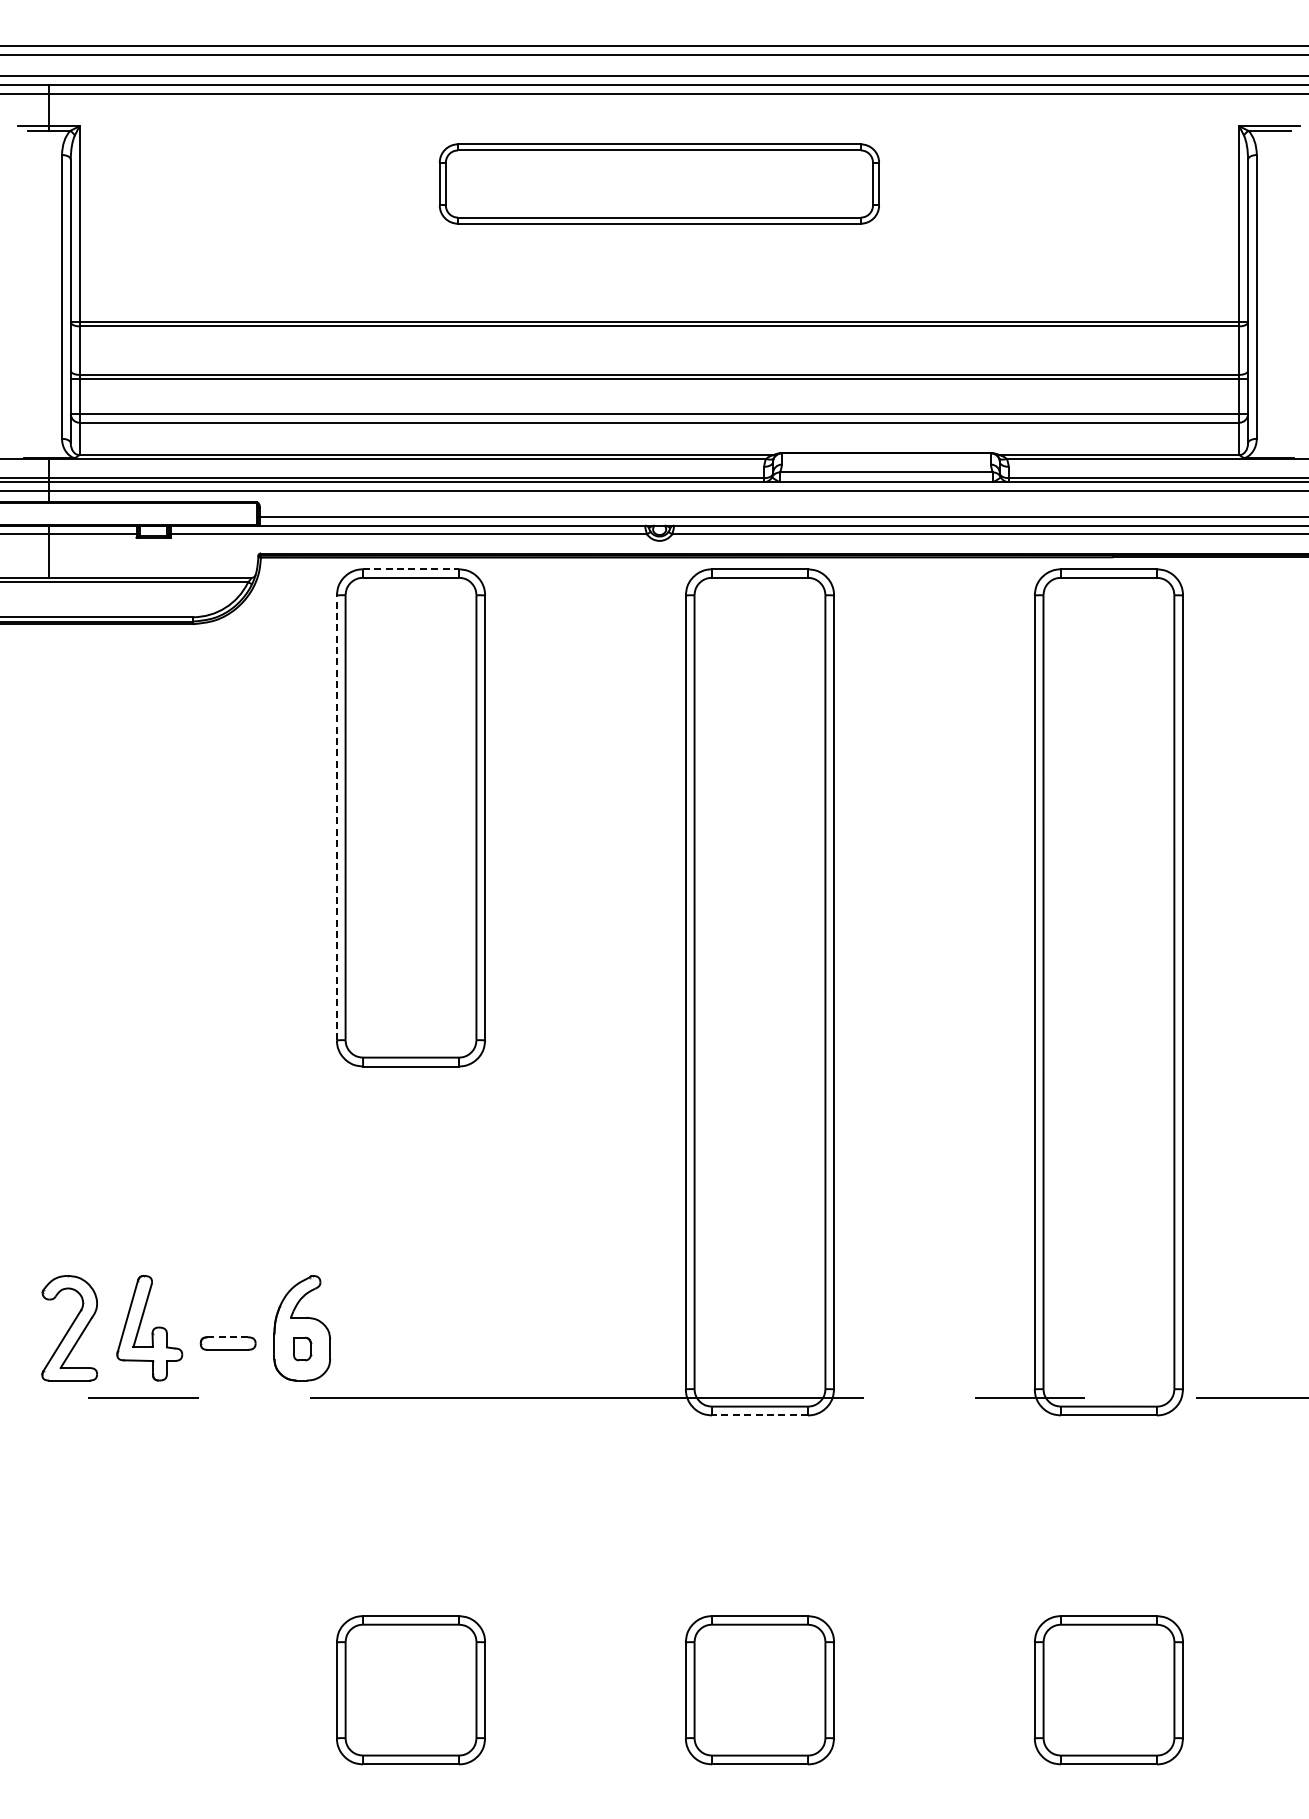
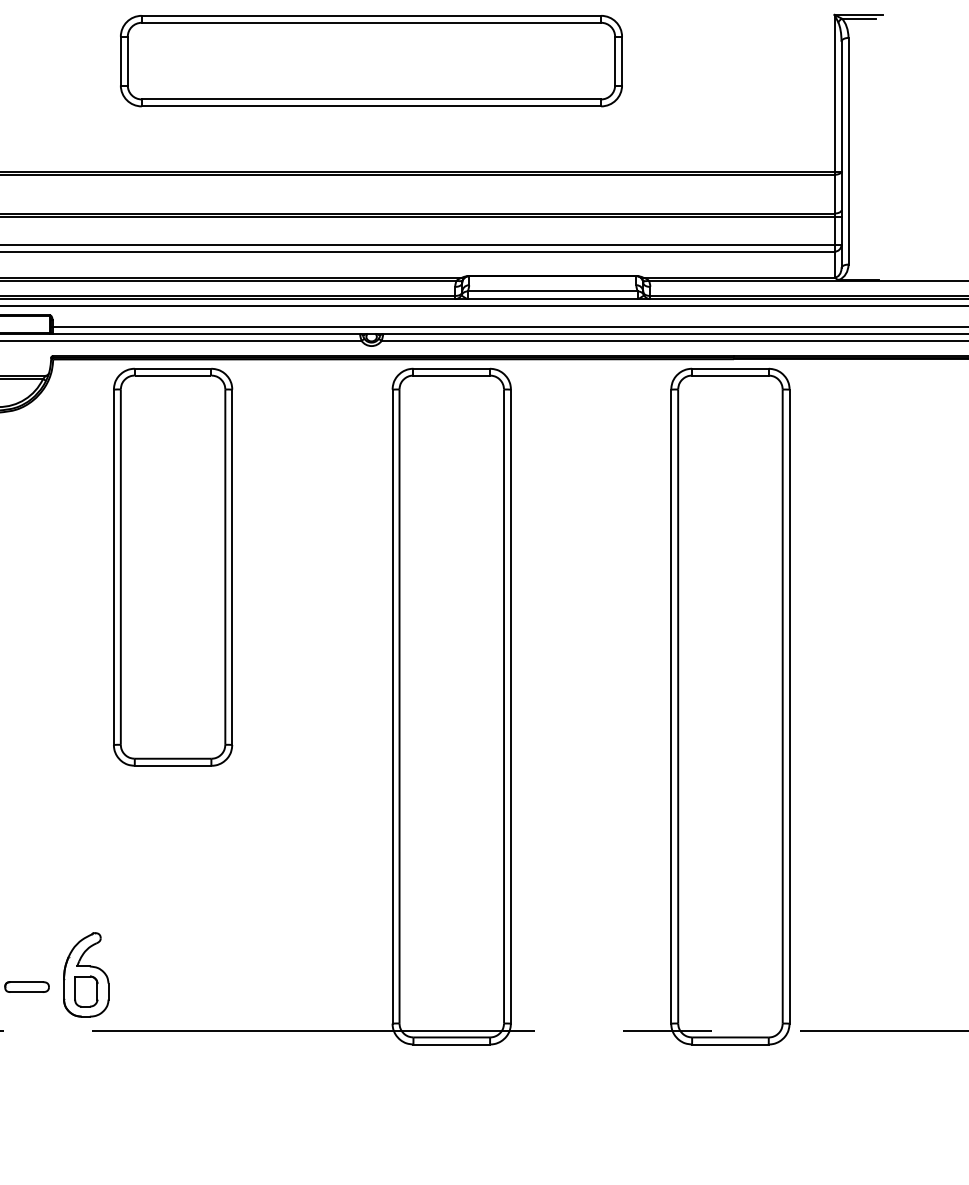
part: (659, 183) -> (371, 60), size x1.43
line: (411, 569) -> (173, 368), dashed -> solid
line: (336, 817) -> (113, 566), dashed -> solid
line: (228, 1337) -> (27, 982), dashed -> solid
part: (302, 1348) -> (86, 991), size x1.67
line: (759, 1415) -> (451, 1044), dashed -> solid

